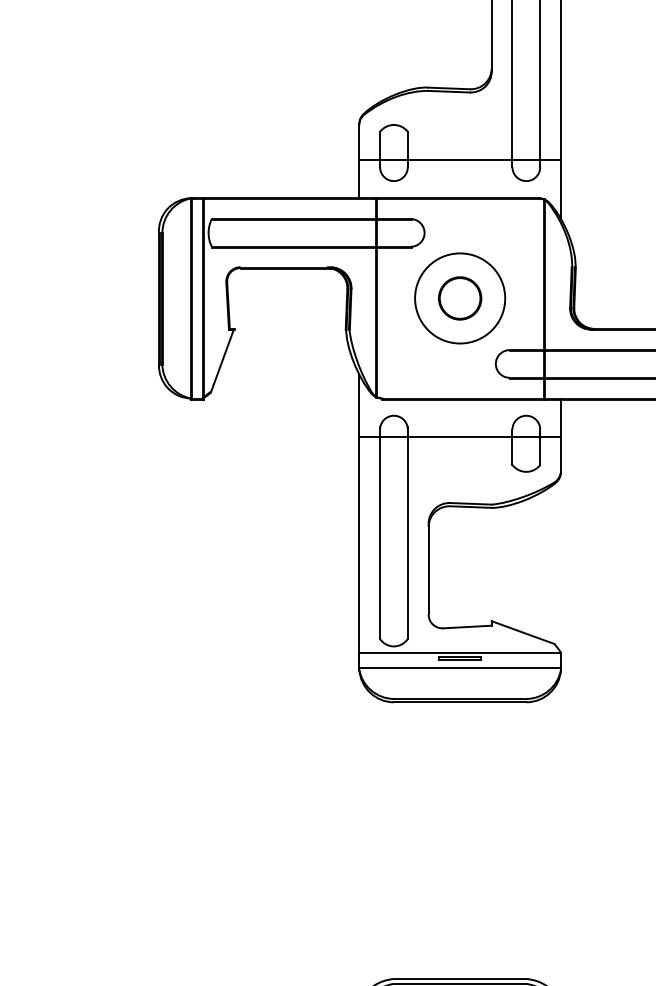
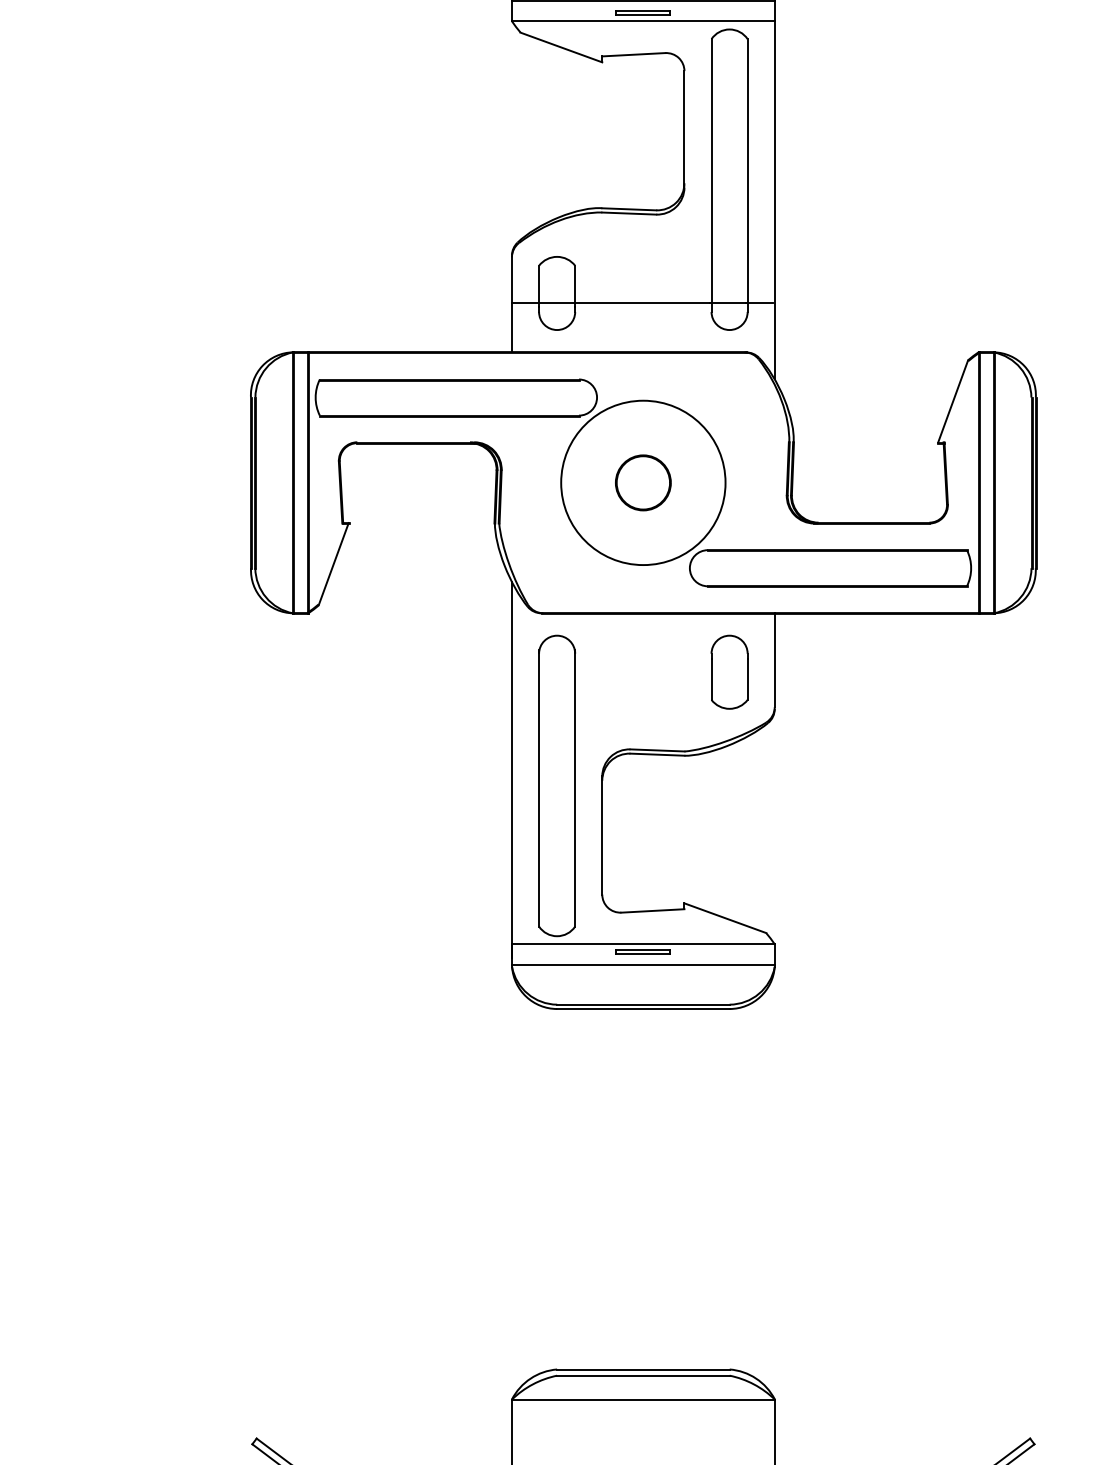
line: (375, 297) -> (533, 481), removed
circle: (460, 298) -> (643, 482), size x1.4
line: (544, 298) -> (753, 483), removed
line: (458, 436) -> (641, 662), removed

